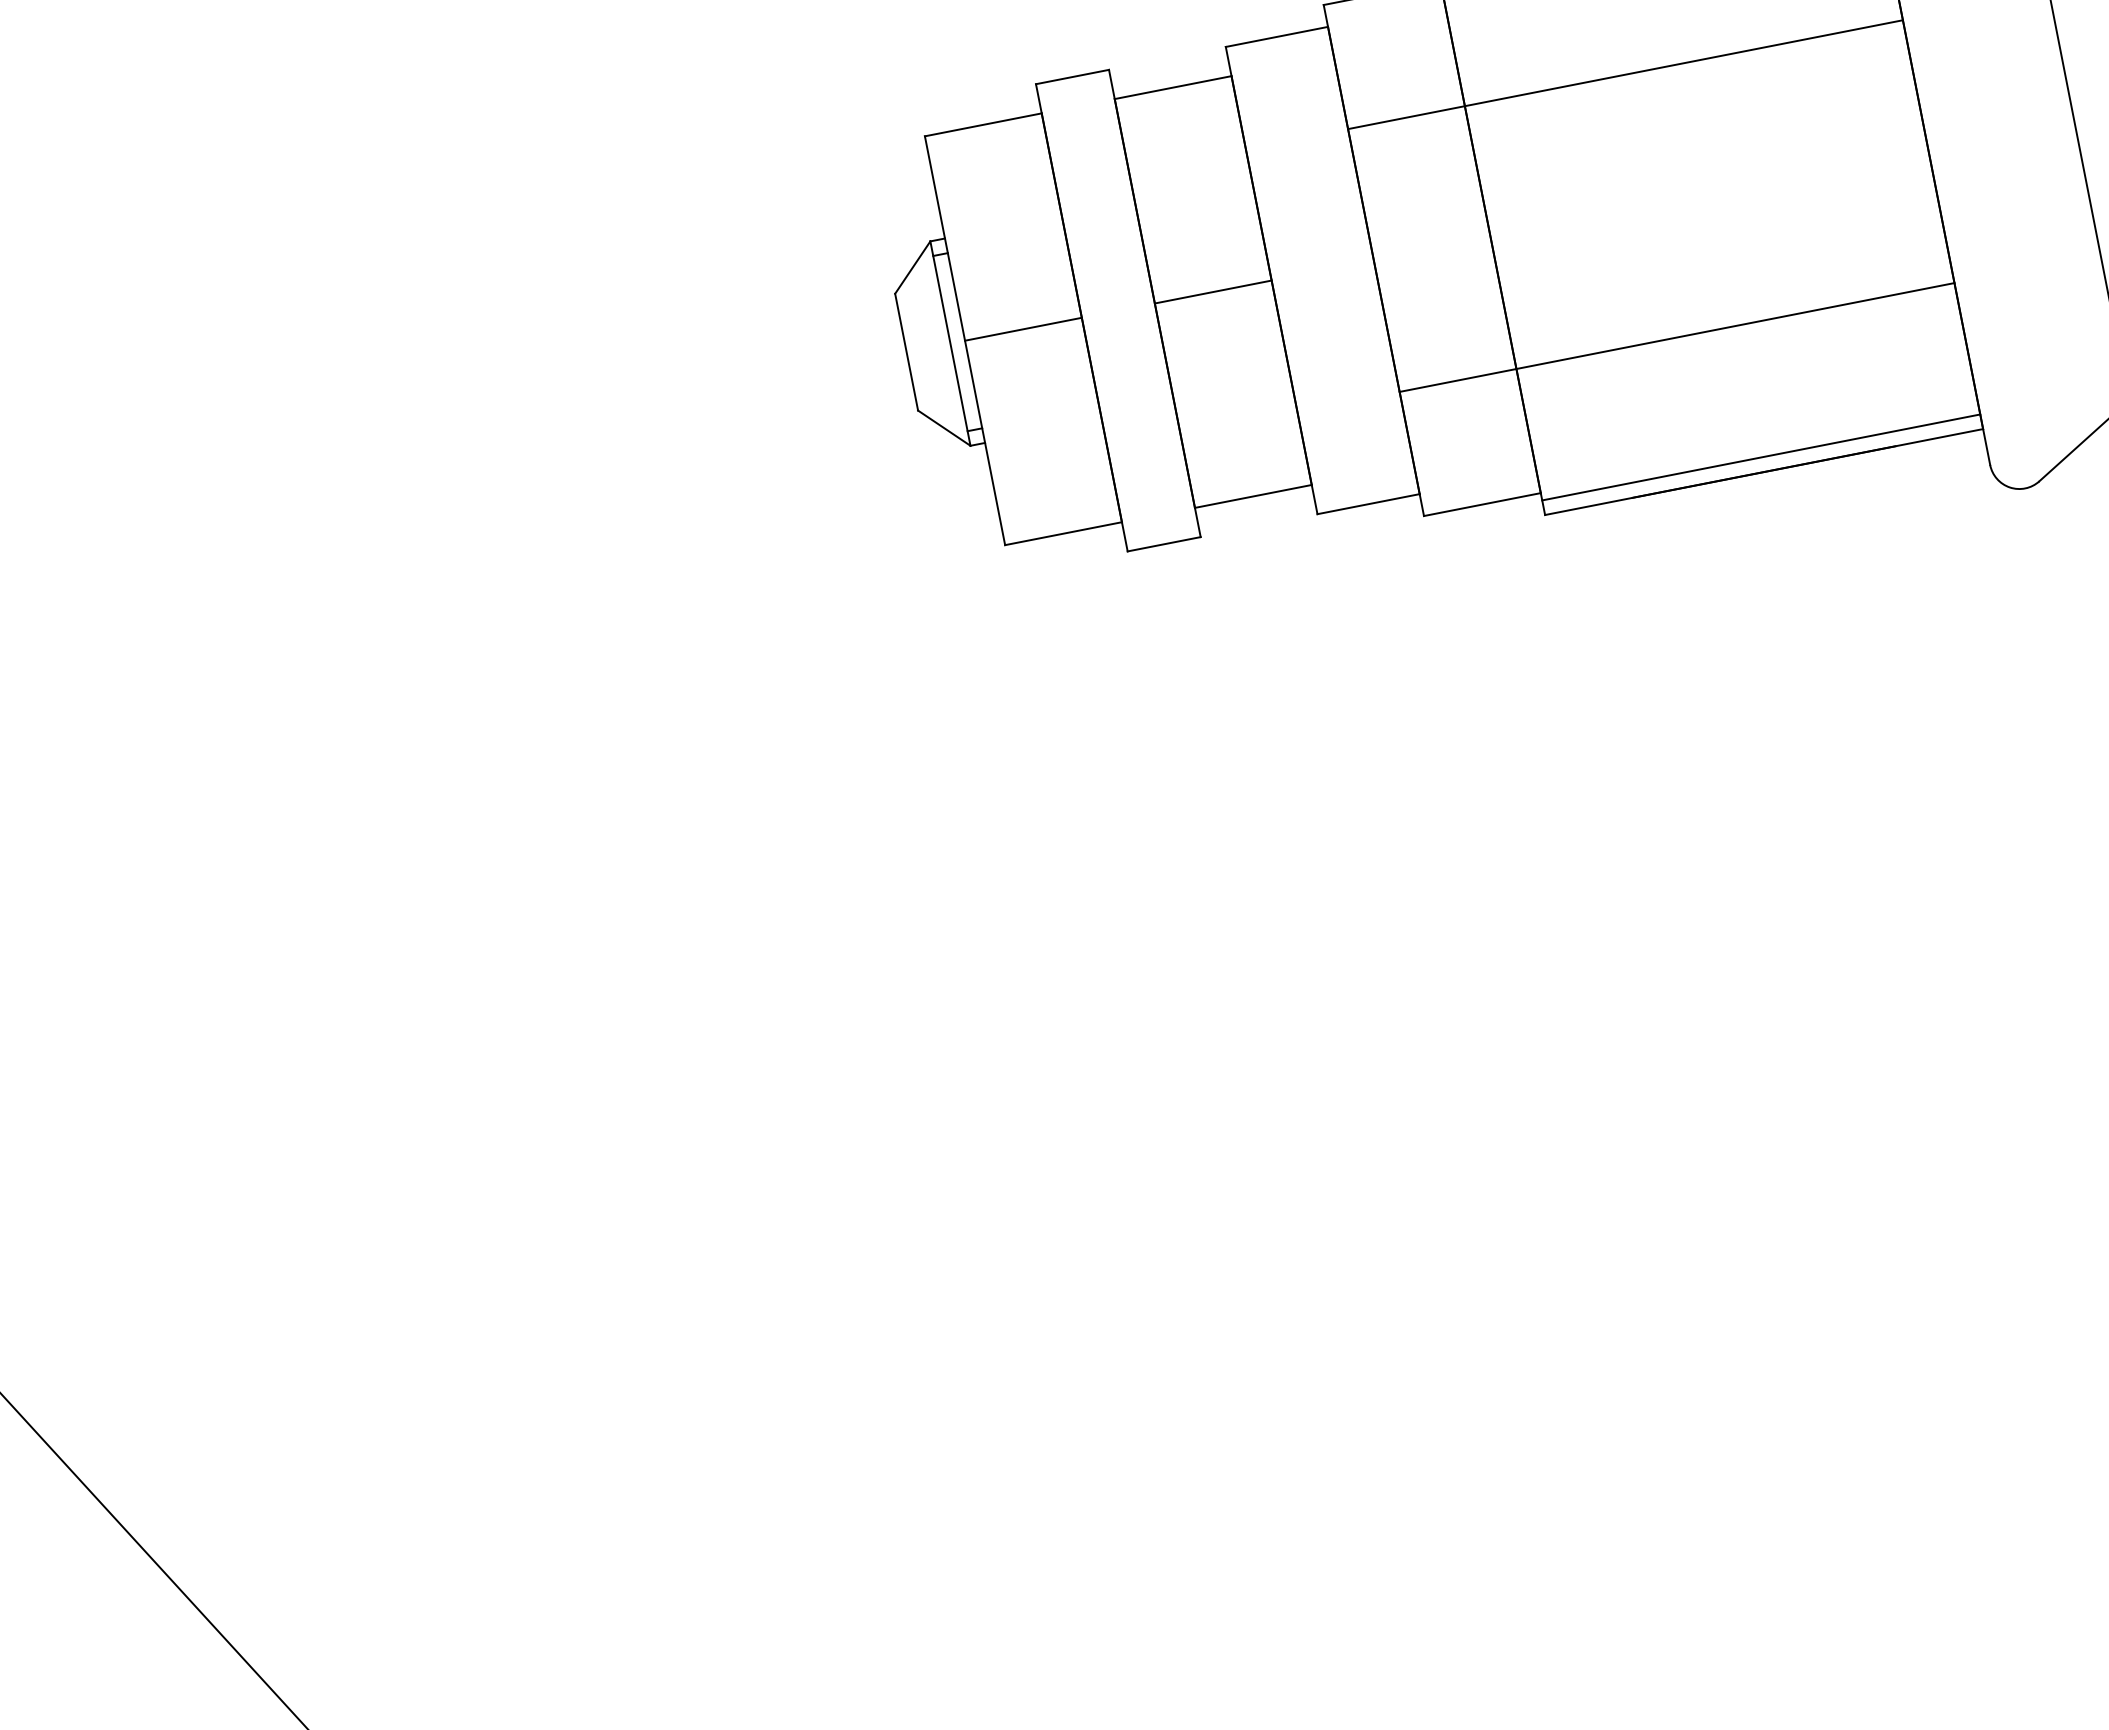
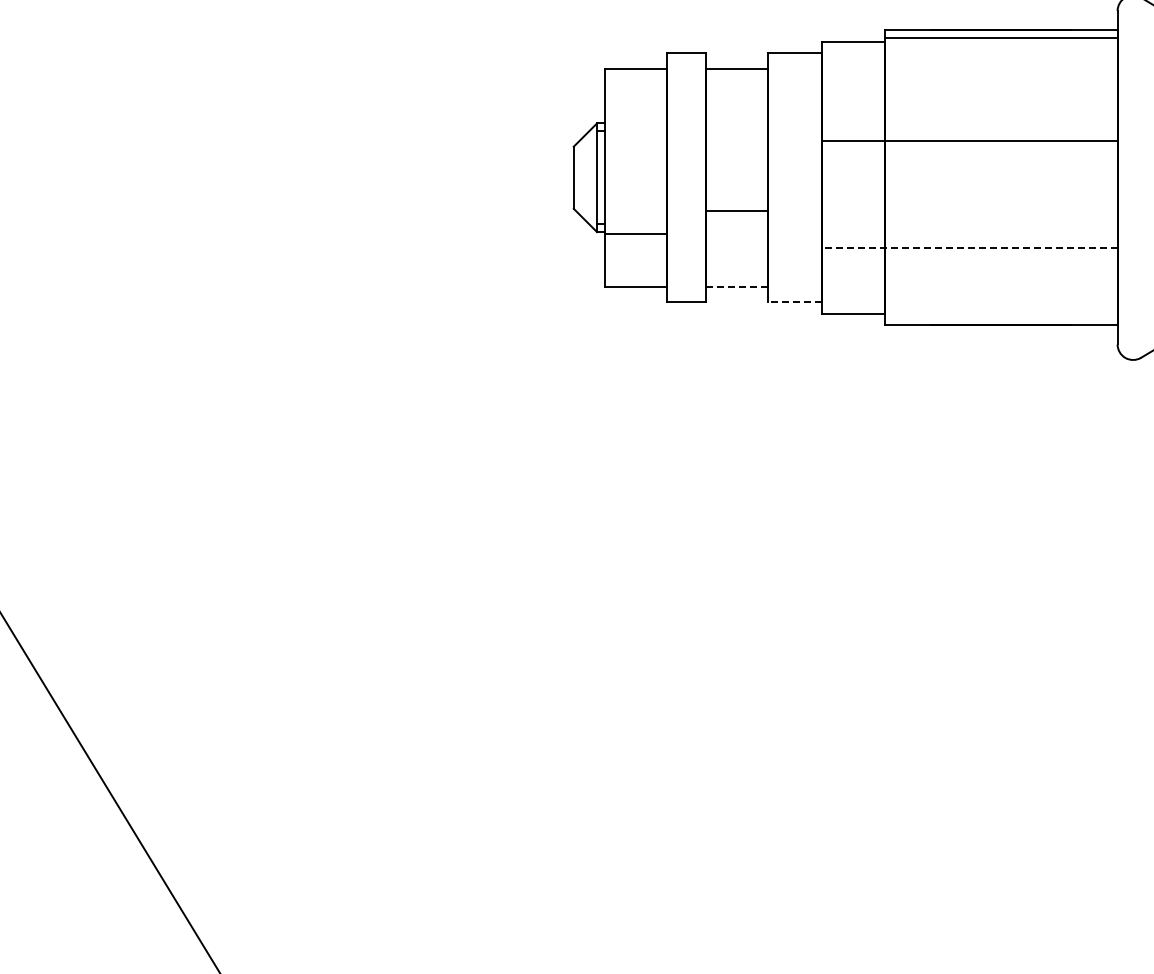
line: (1624, 74) -> (969, 140), moved
line: (1212, 291) -> (736, 210), moved
line: (1022, 328) -> (635, 233), moved
line: (1677, 336) -> (970, 247), solid -> dashed
line: (1760, 457) -> (1000, 317), removed
line: (1252, 496) -> (736, 286), solid -> dashed
line: (1367, 505) -> (794, 302), solid -> dashed

